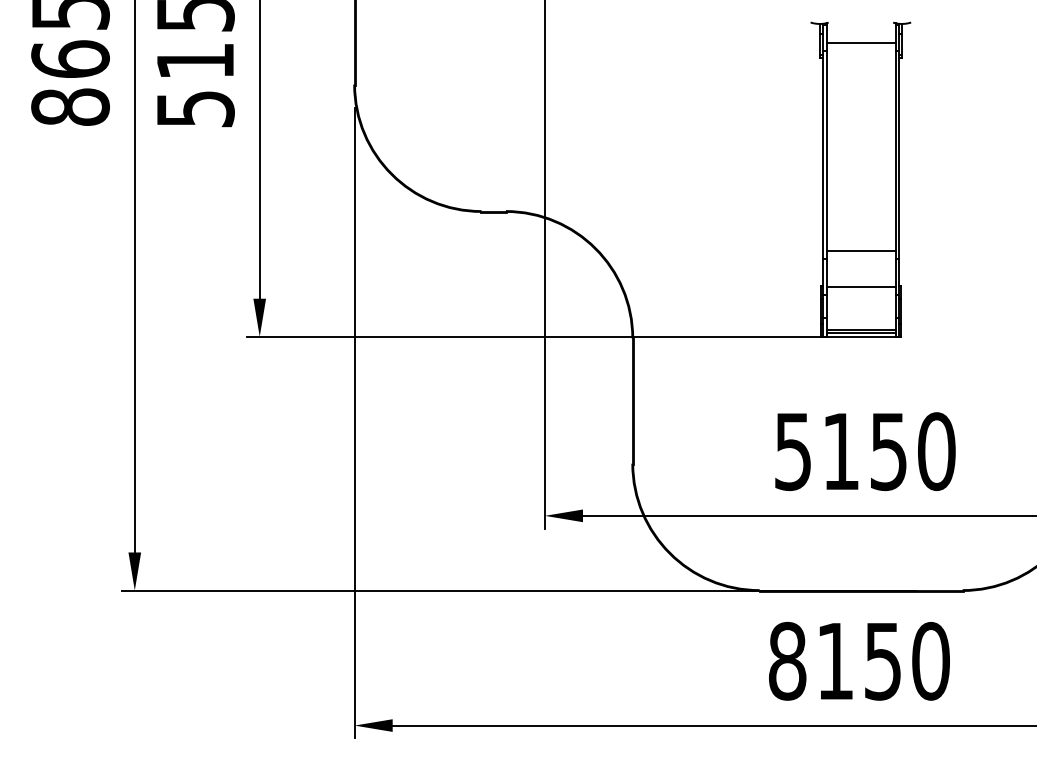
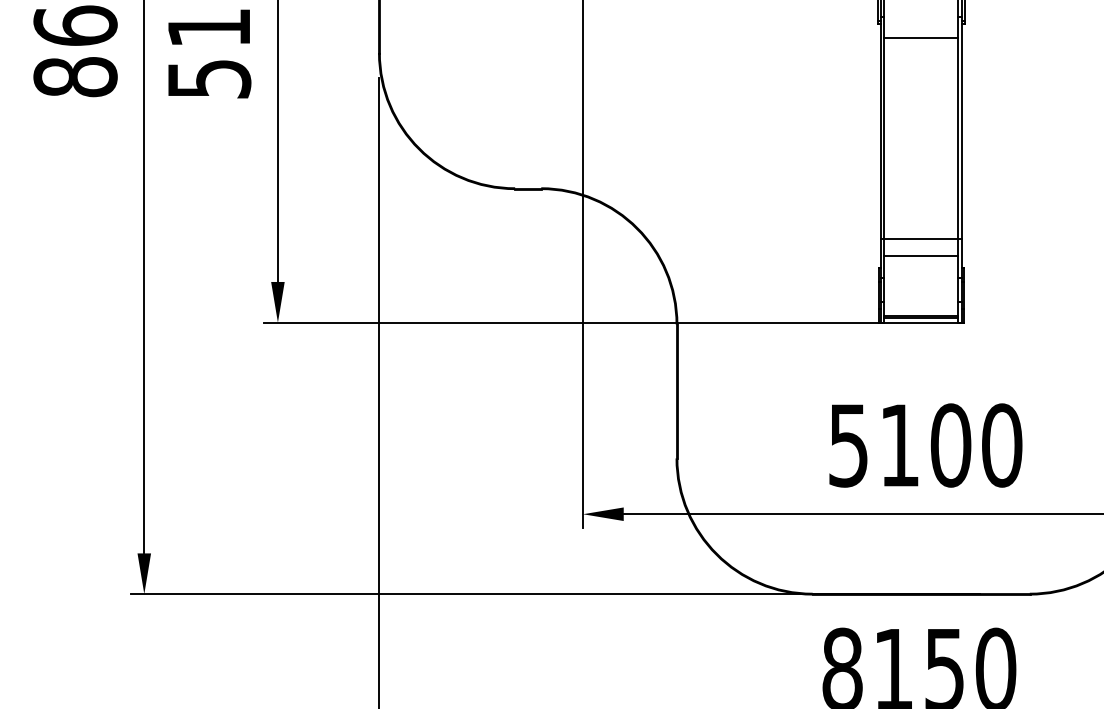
line: (860, 42) -> (920, 37), moved
line: (860, 250) -> (920, 256), moved
line: (860, 286) -> (920, 238), moved
text: (888, 451) -> (950, 445), 5150 -> 5100

